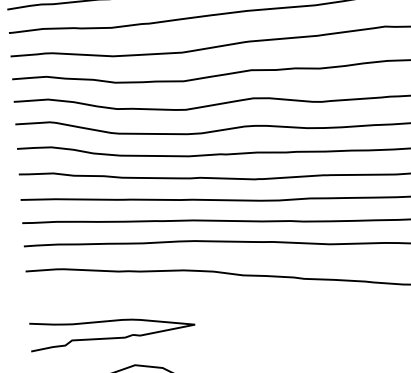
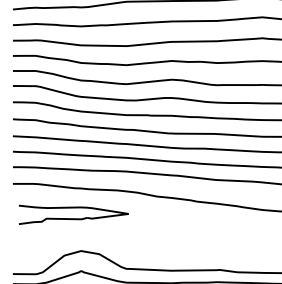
part: (112, 331) -> (73, 214), moved

